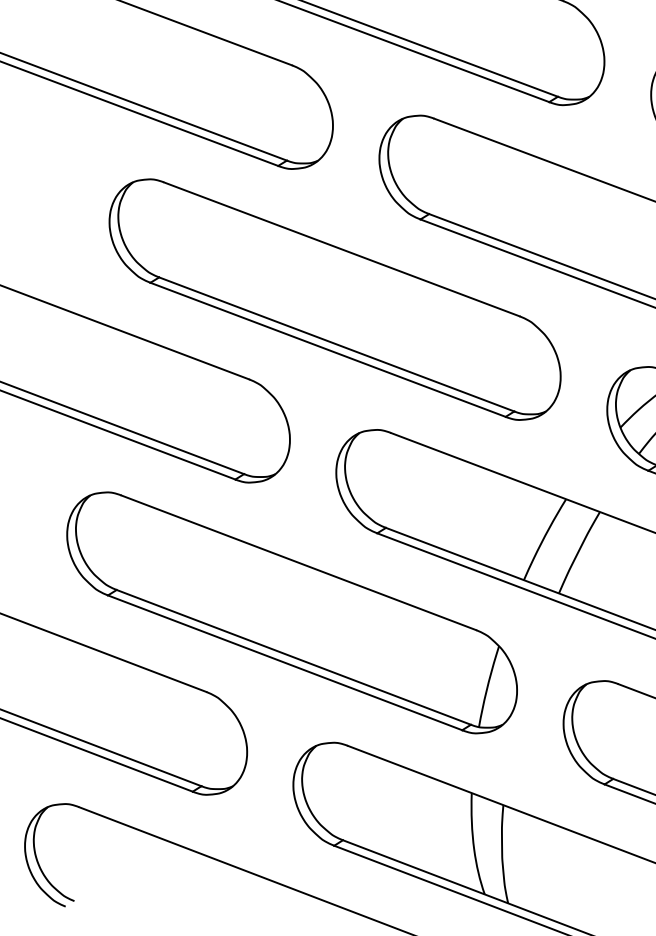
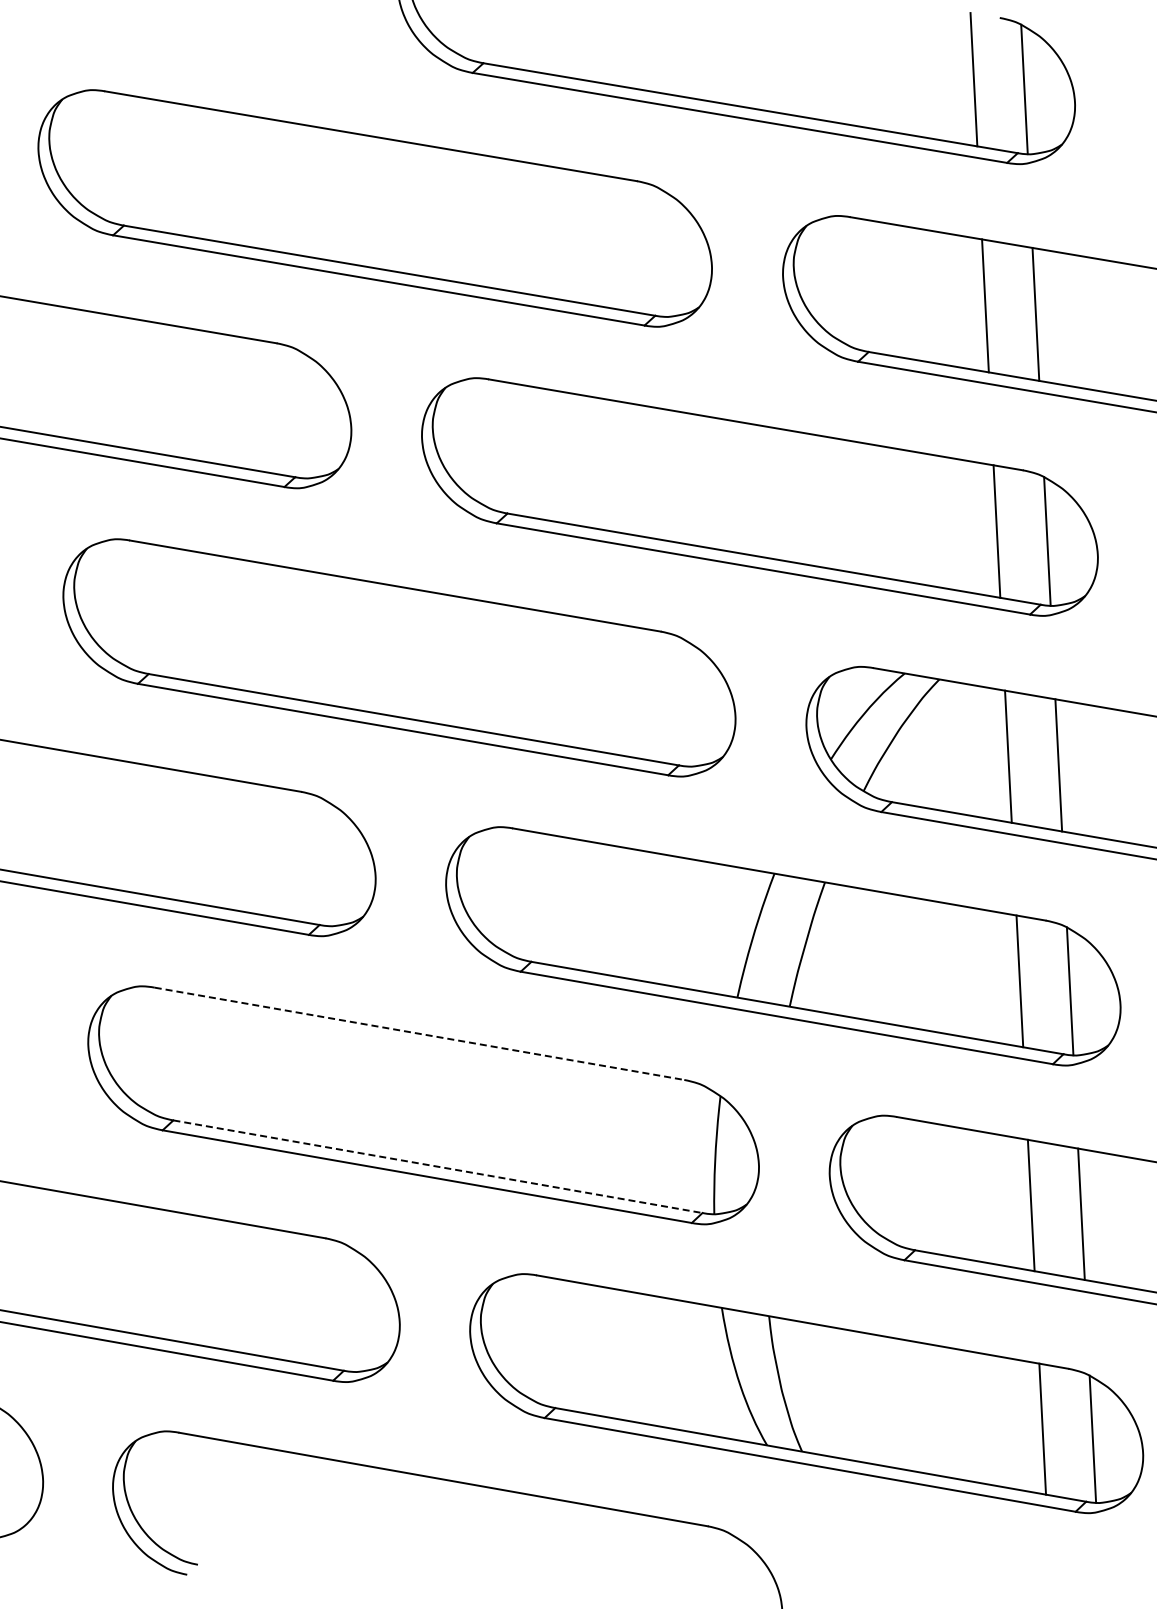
line: (298, 562) -> (419, 1033), solid -> dashed
line: (293, 657) -> (437, 1166), solid -> dashed

